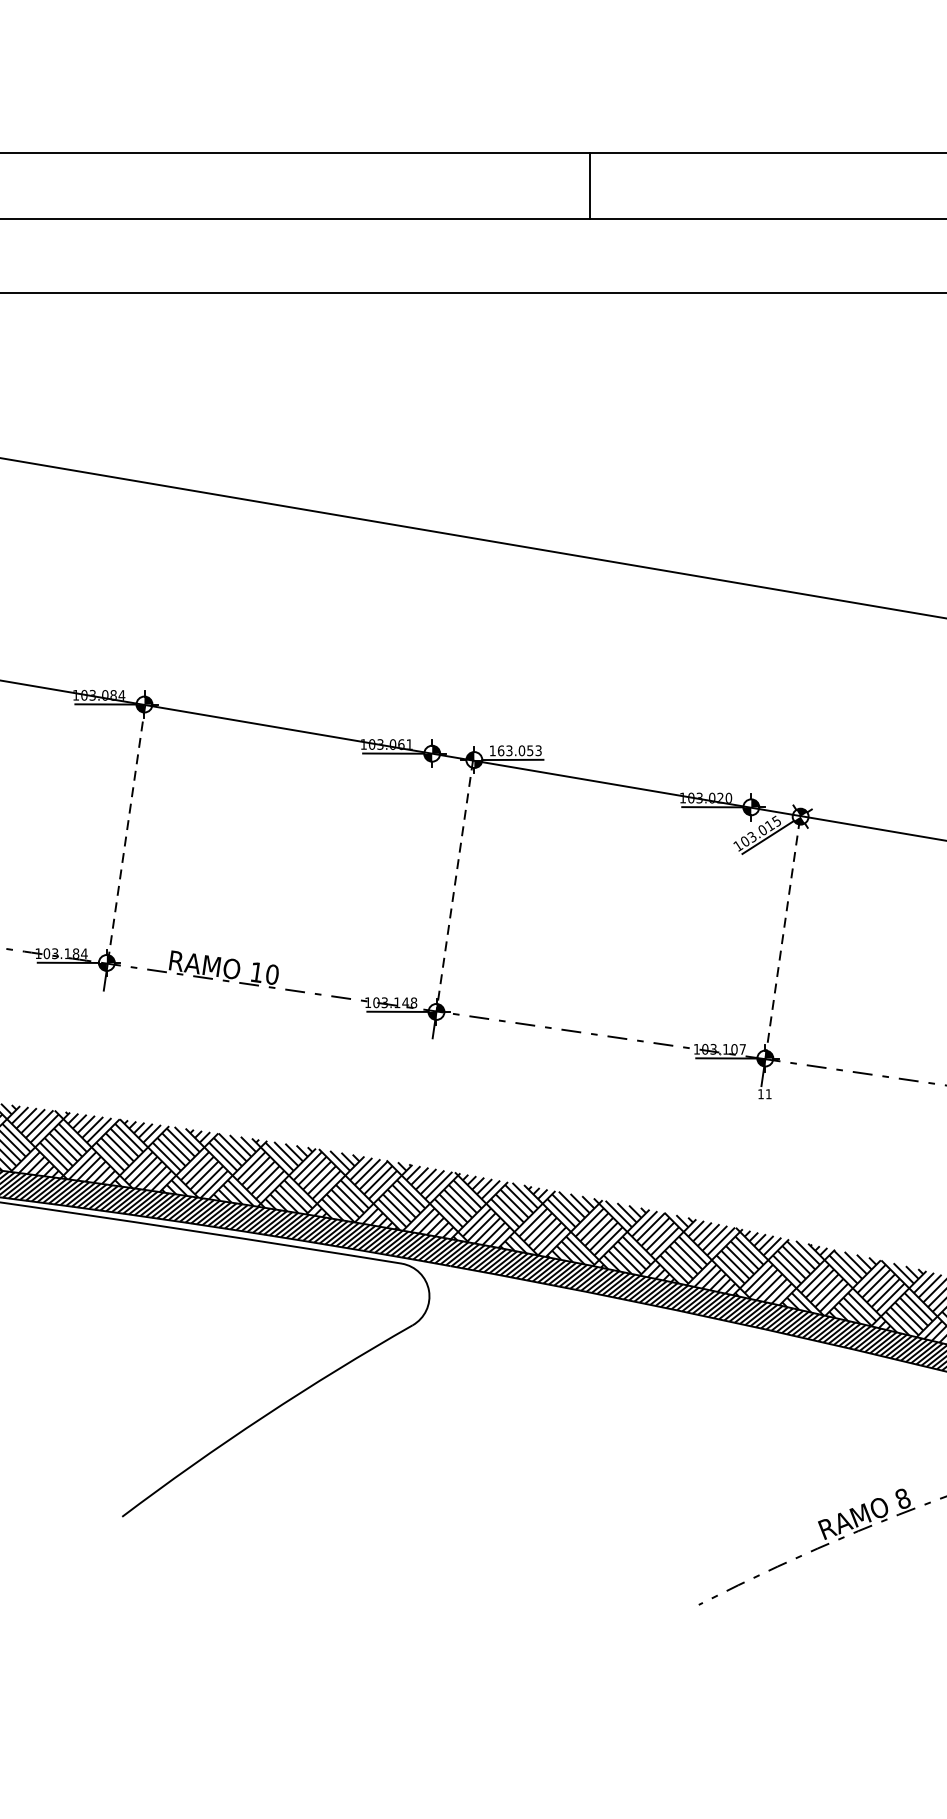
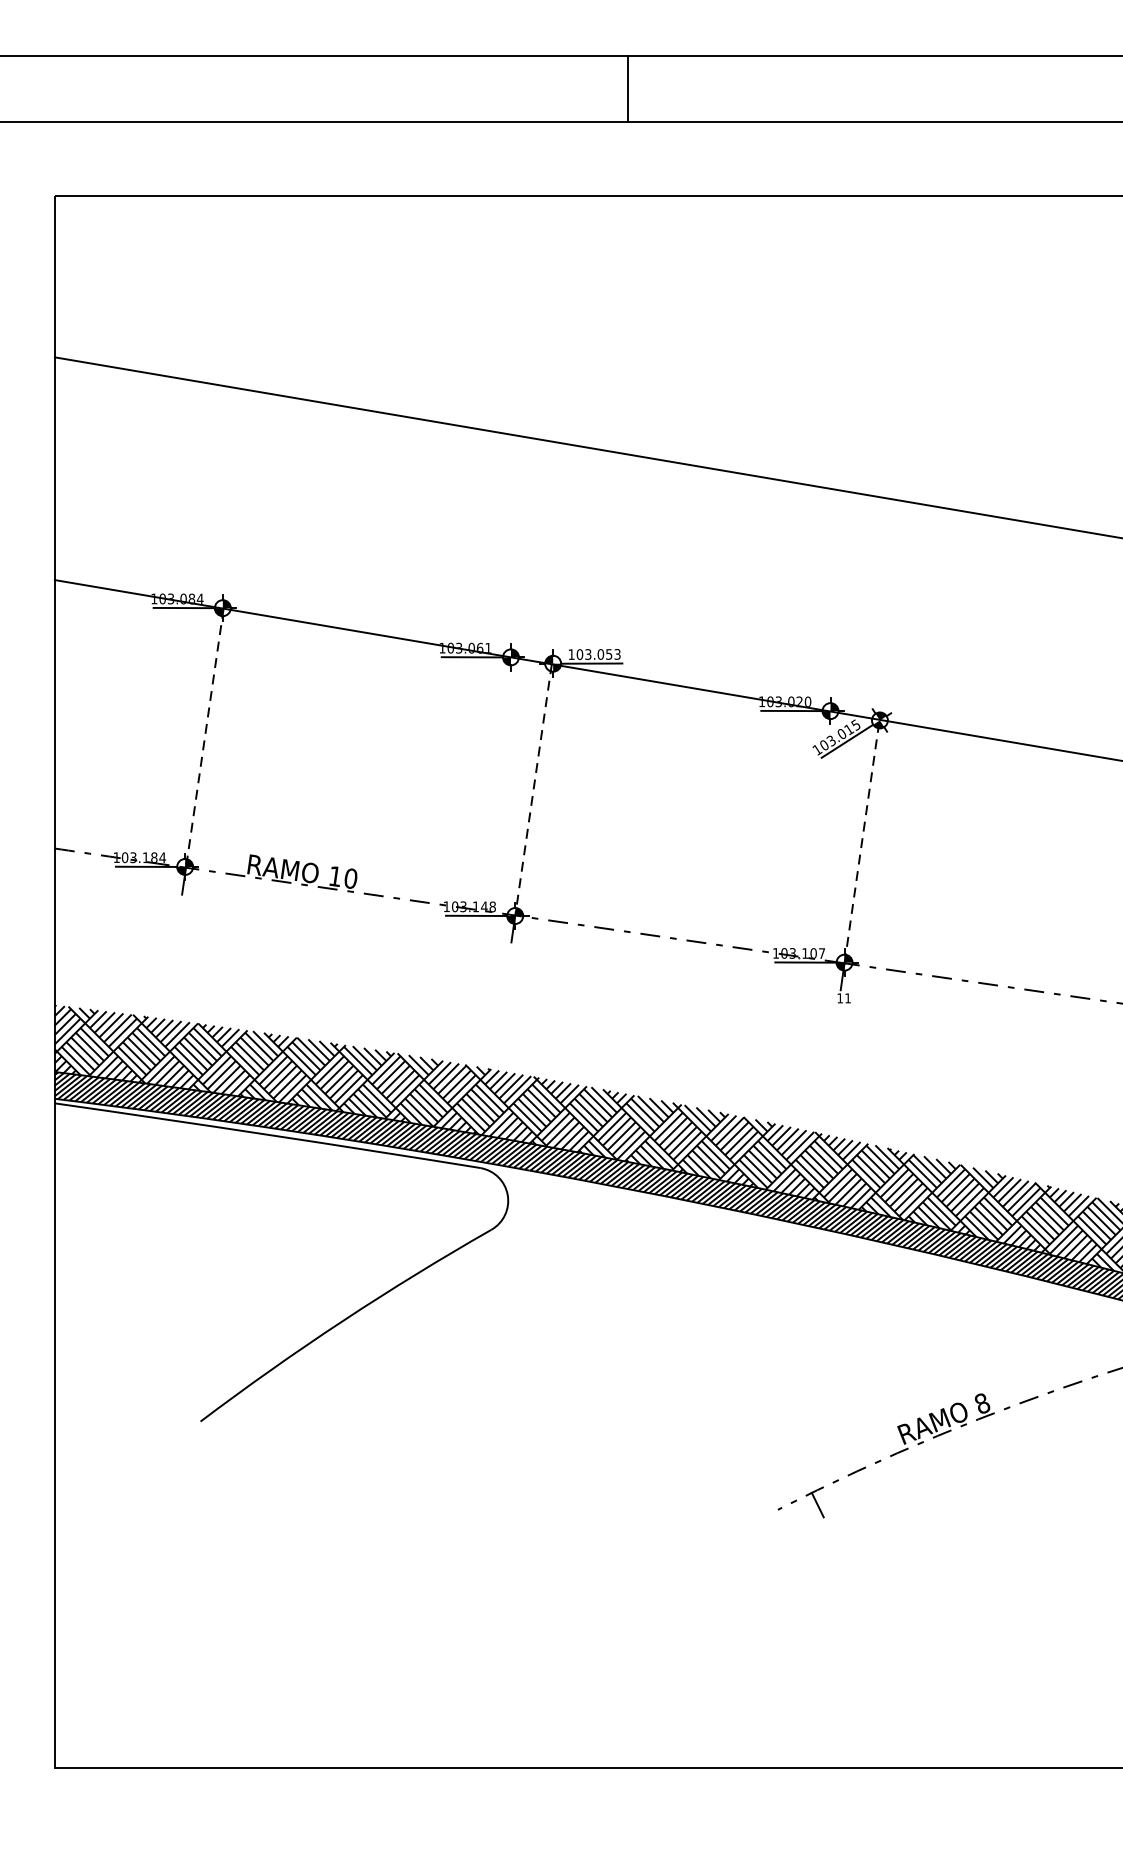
line: (590, 185) -> (628, 88), moved
text: (501, 750) -> (580, 654), 163.053 -> 103.053
line: (738, 1599) -> (817, 1504), added

